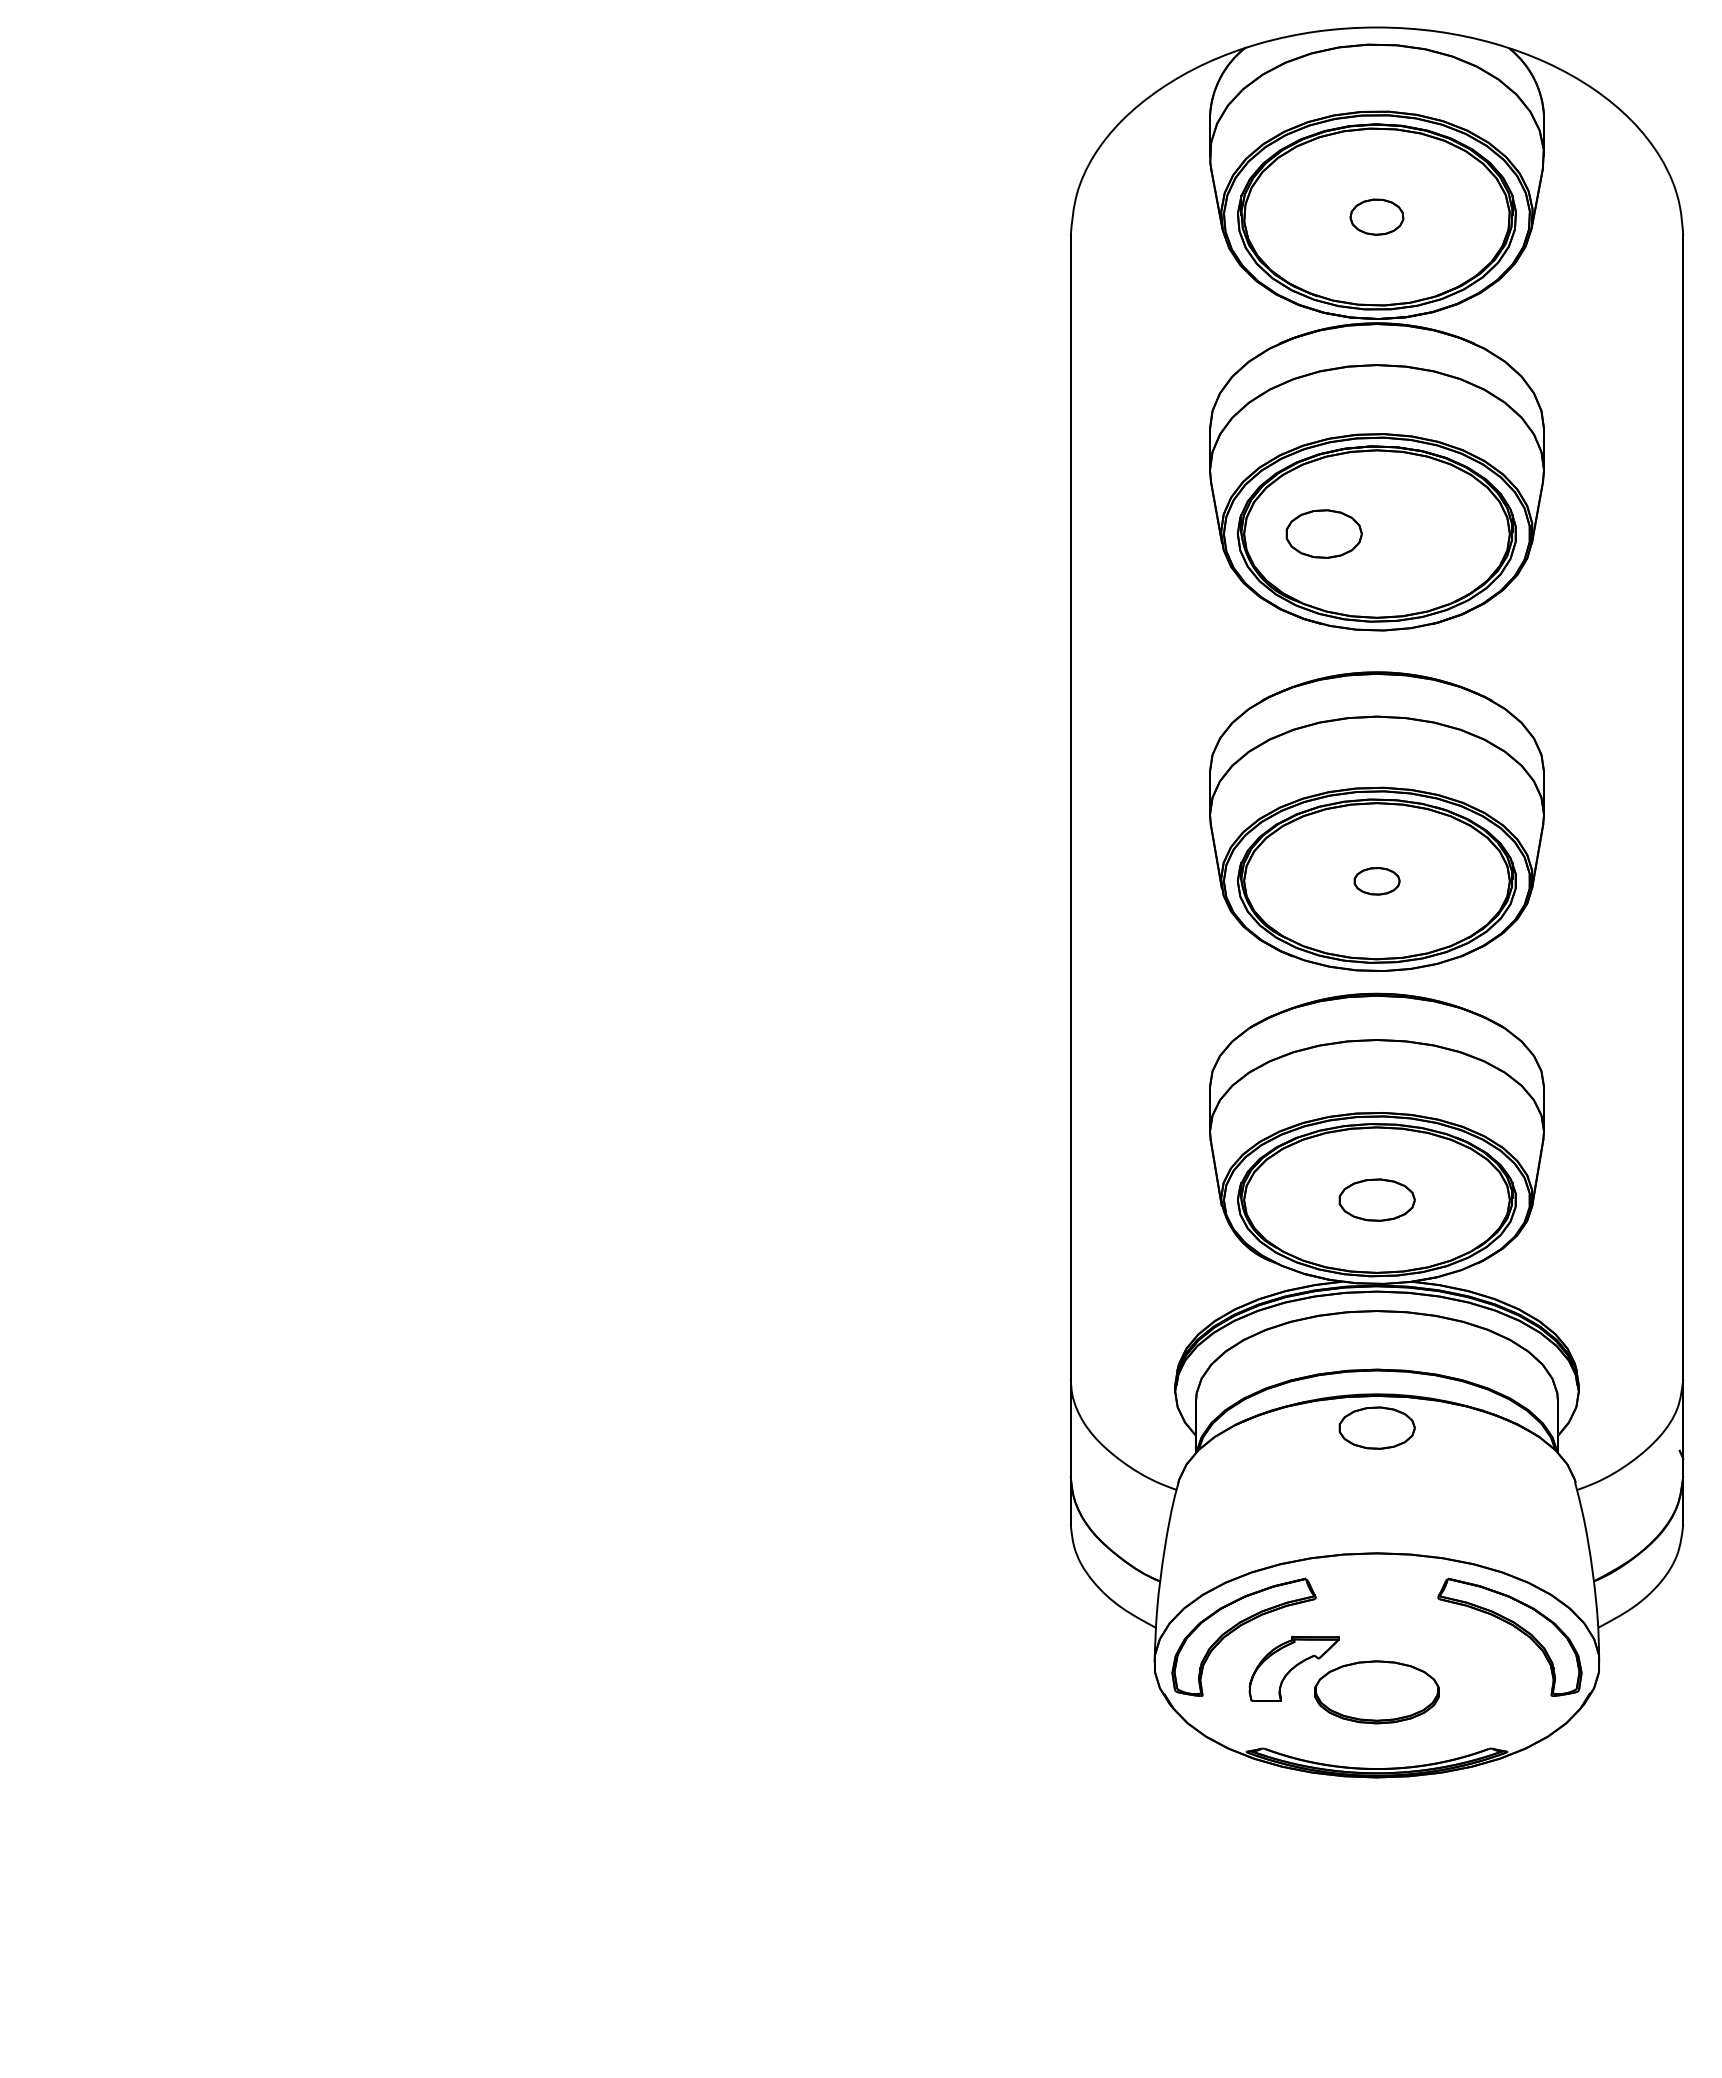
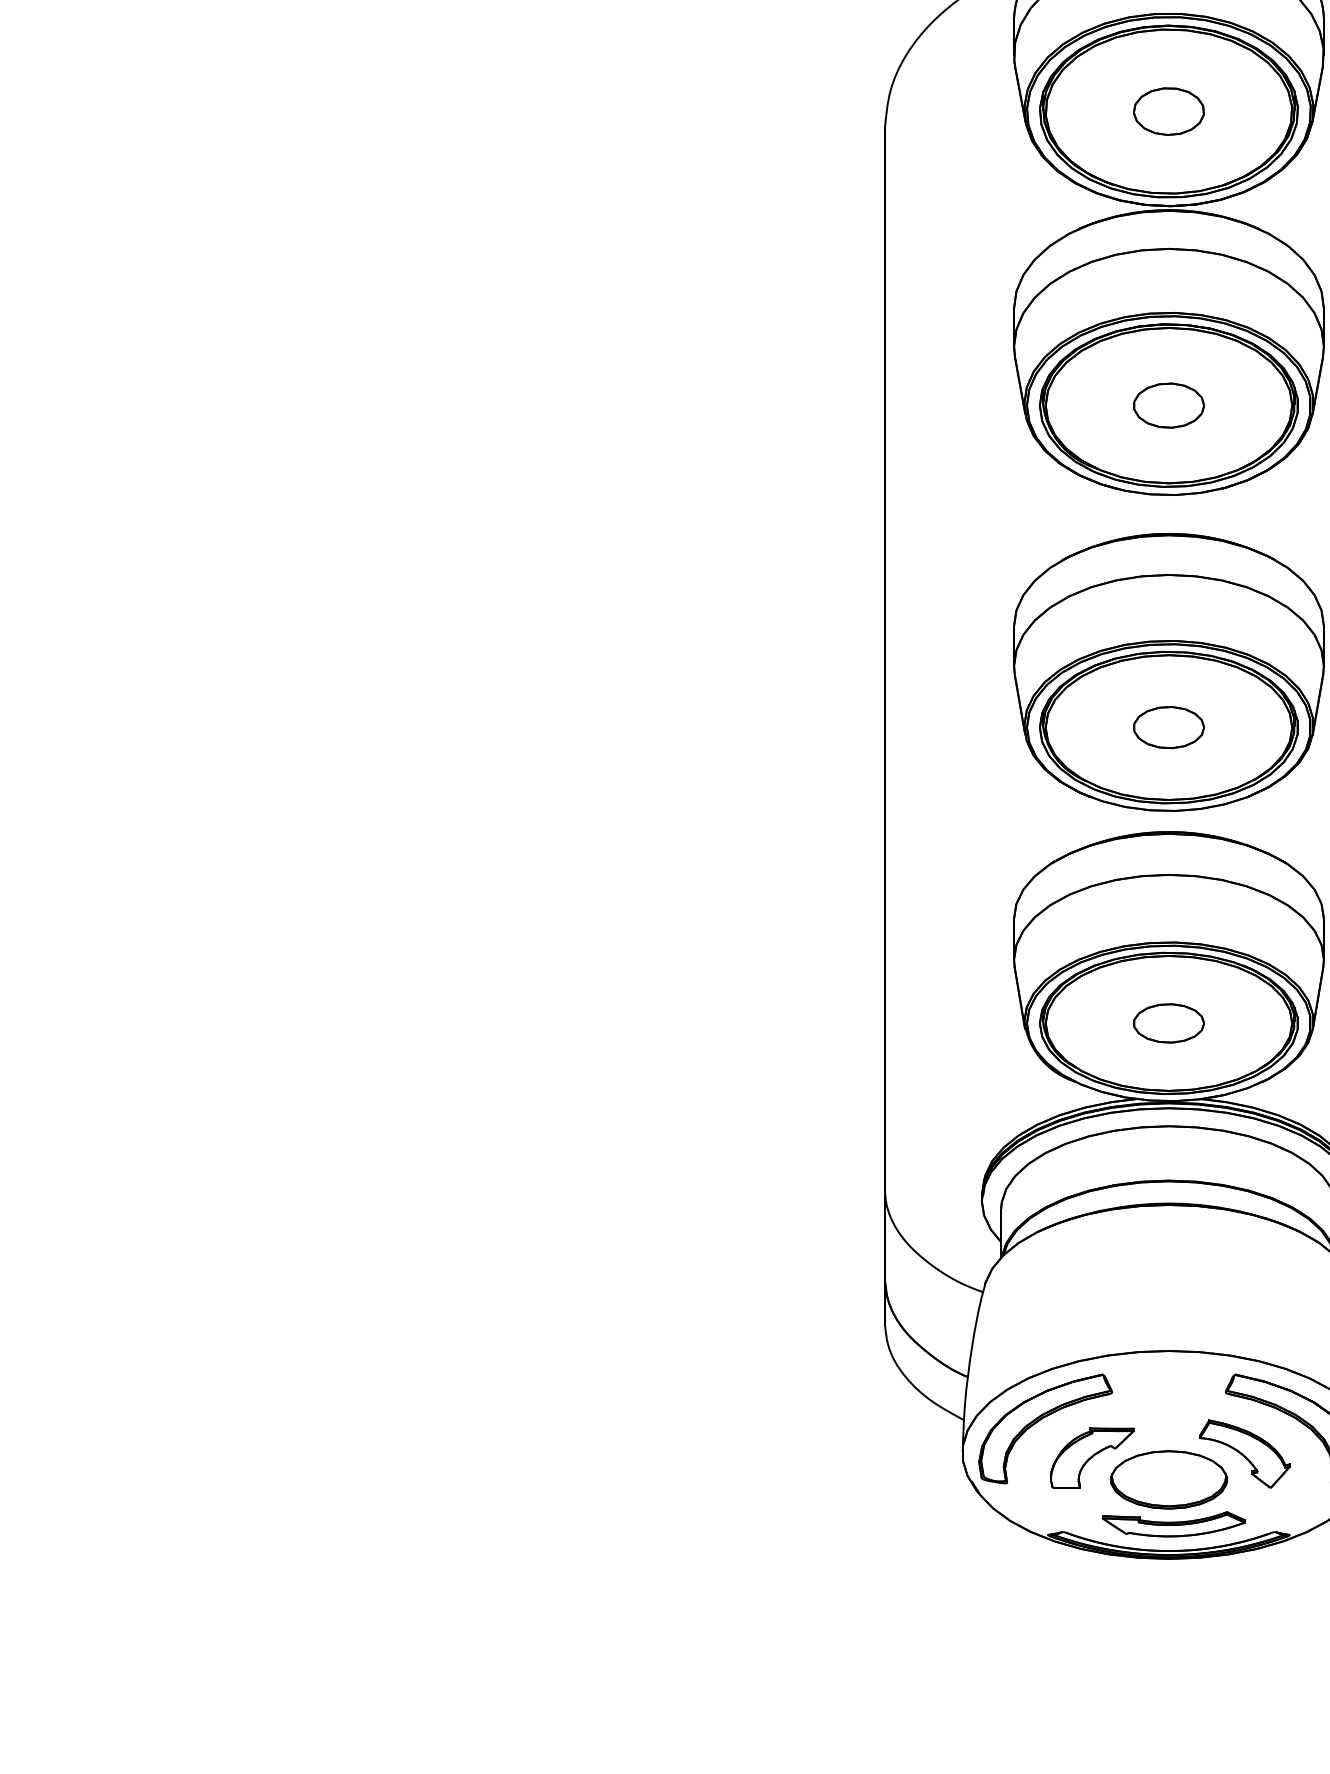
part: (1376, 217) -> (1168, 112), size x1.43
part: (1323, 533) -> (1168, 405), moved
part: (1376, 881) -> (1168, 727), size x1.67
part: (1376, 1427) -> (1168, 1234), removed
part: (1458, 1664) -> (1244, 1454), added
part: (1381, 1740) -> (1173, 1524), added

